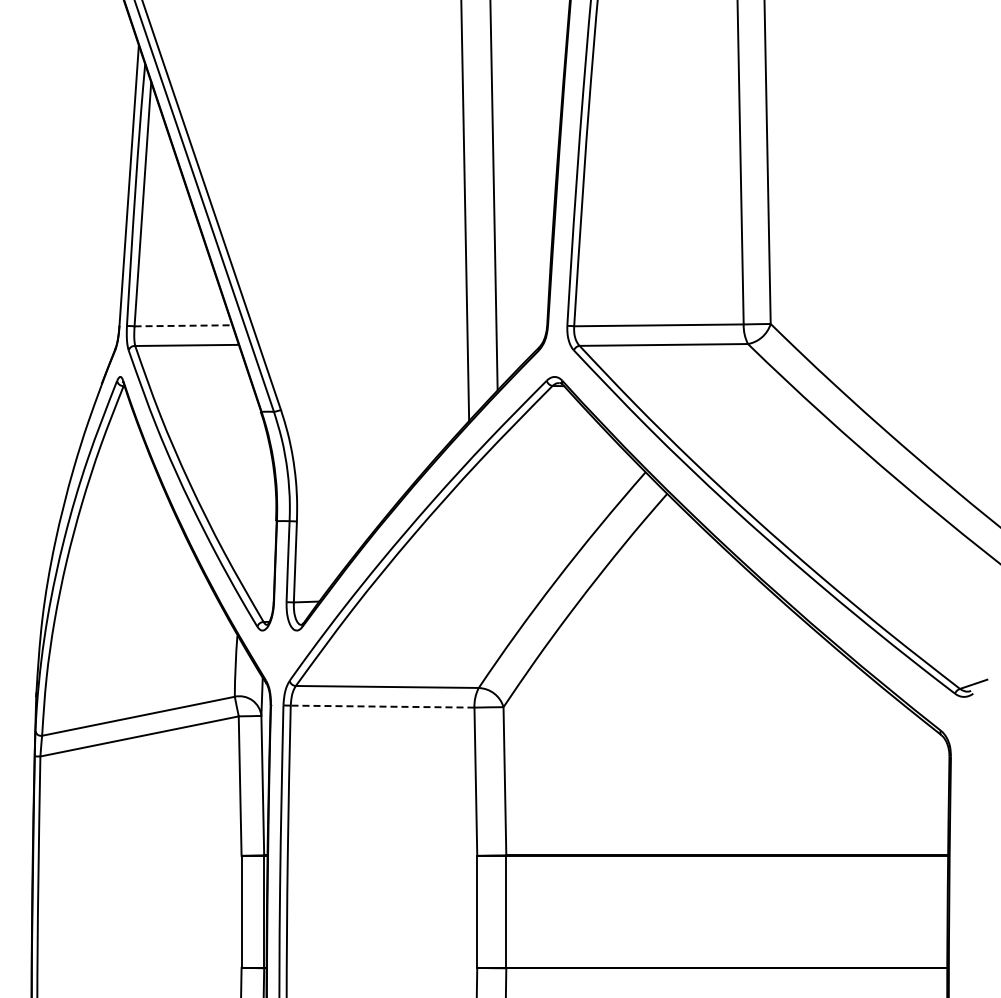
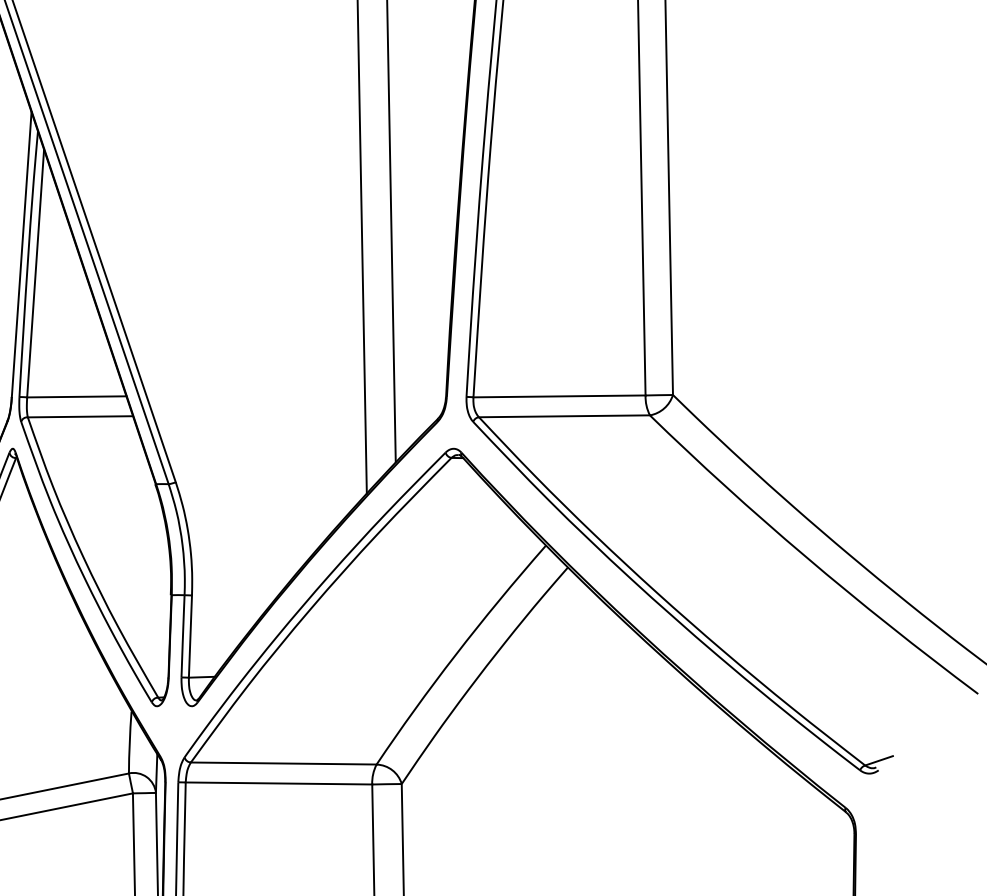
line: (183, 325) -> (76, 396), dashed -> solid
line: (382, 706) -> (278, 783), dashed -> solid

